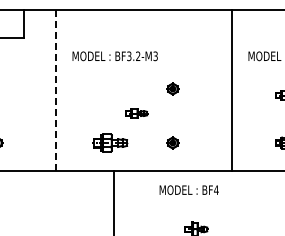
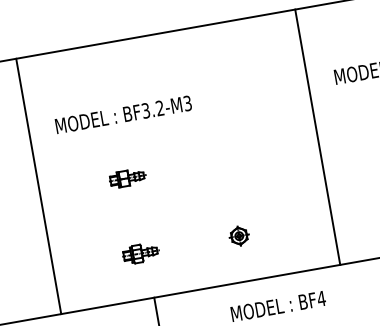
part: (172, 88) -> (223, 149), removed
line: (55, 90) -> (38, 185), dashed -> solid
part: (136, 113) -> (127, 178), moved
part: (110, 142) -> (140, 252), size x0.62

